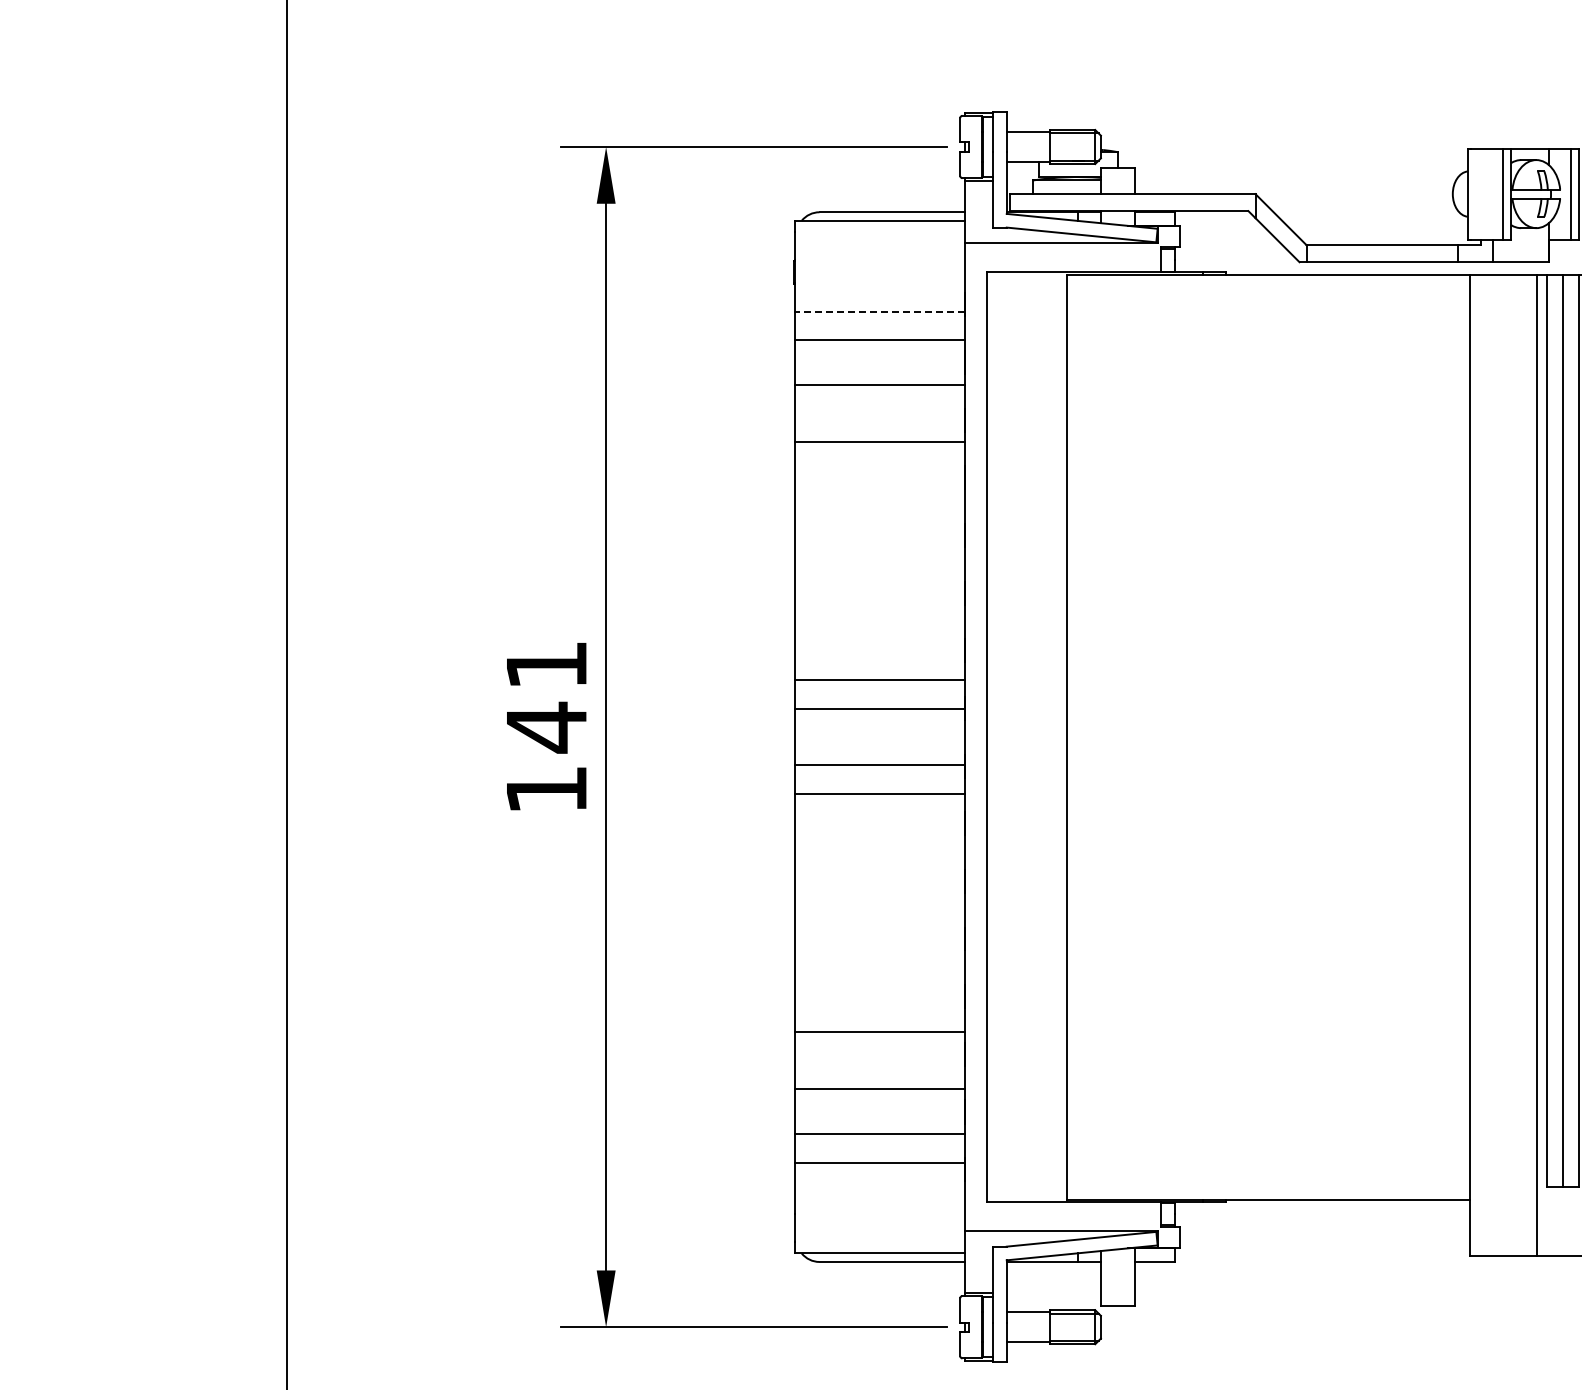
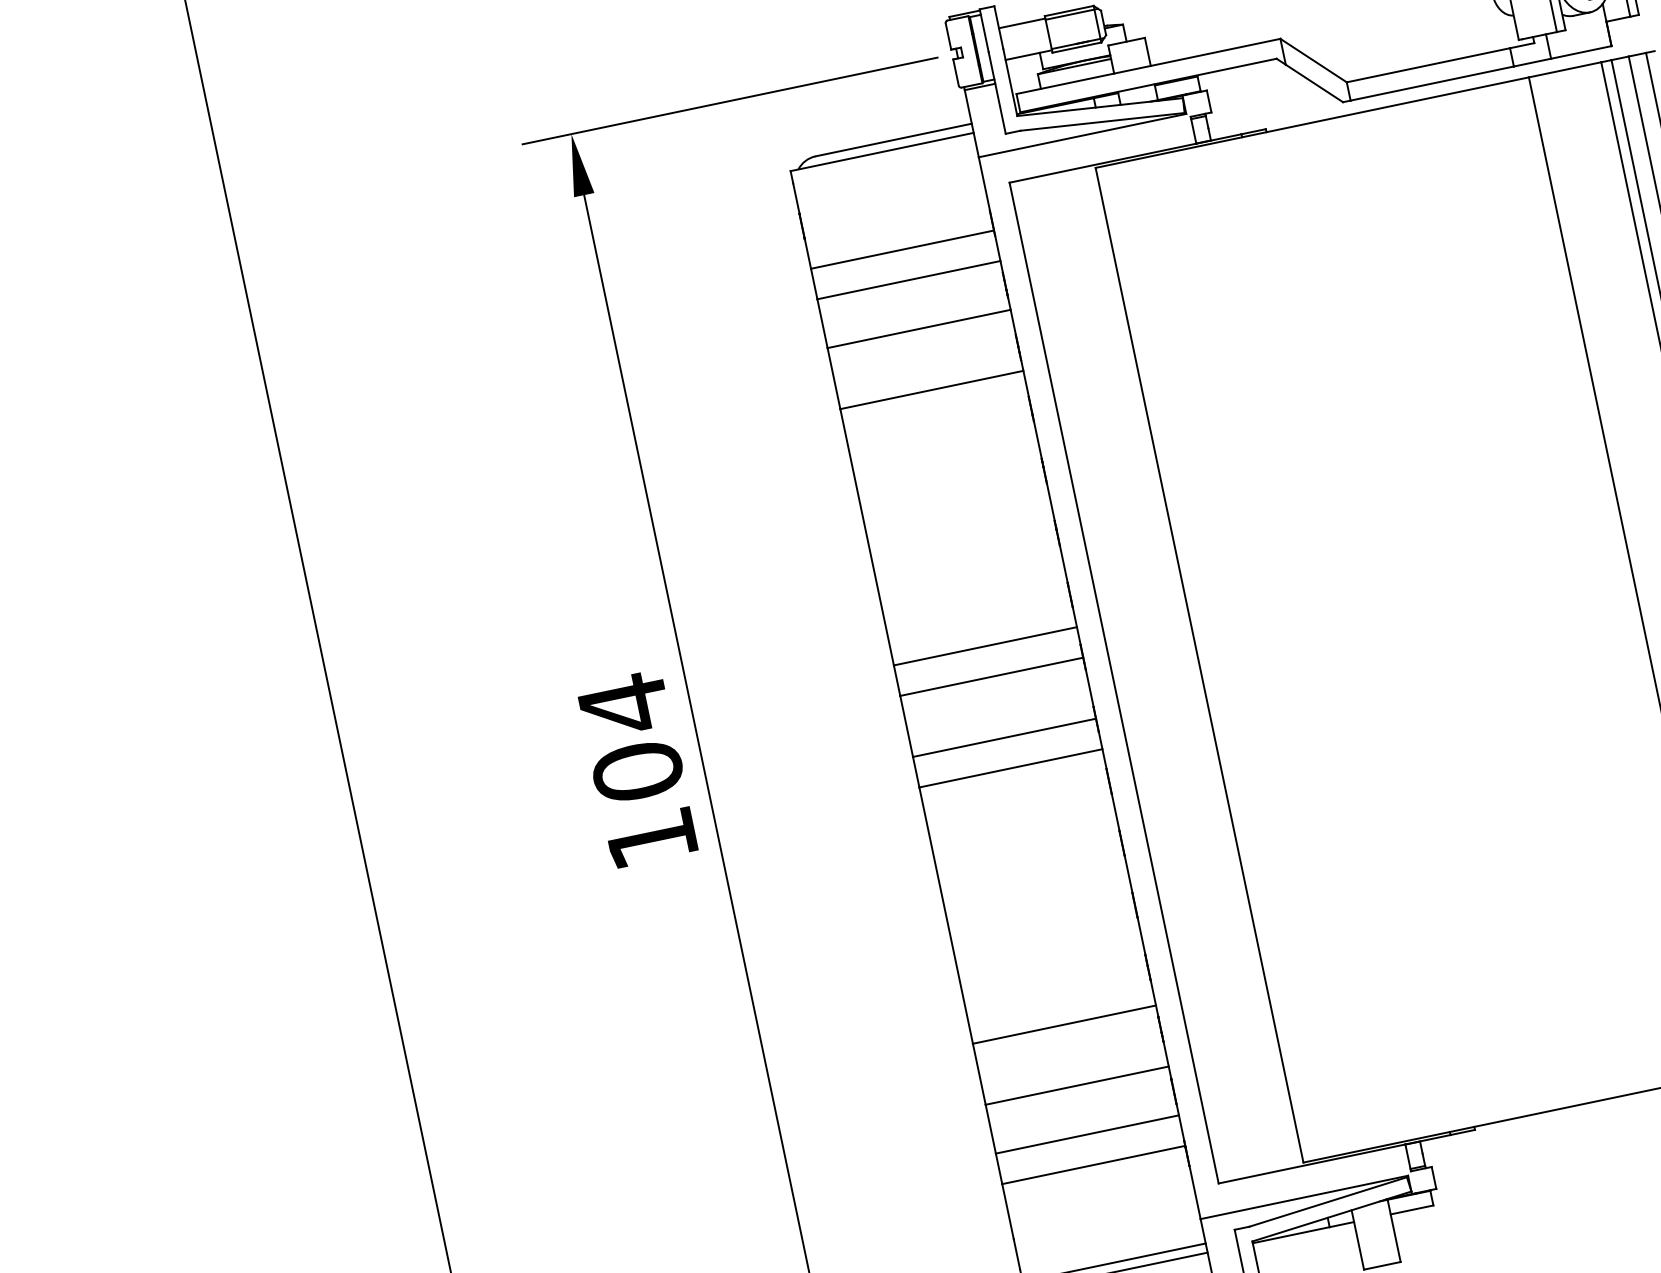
line: (879, 311) -> (902, 249), dashed -> solid
text: (546, 696) -> (630, 738), 141 -> 104

